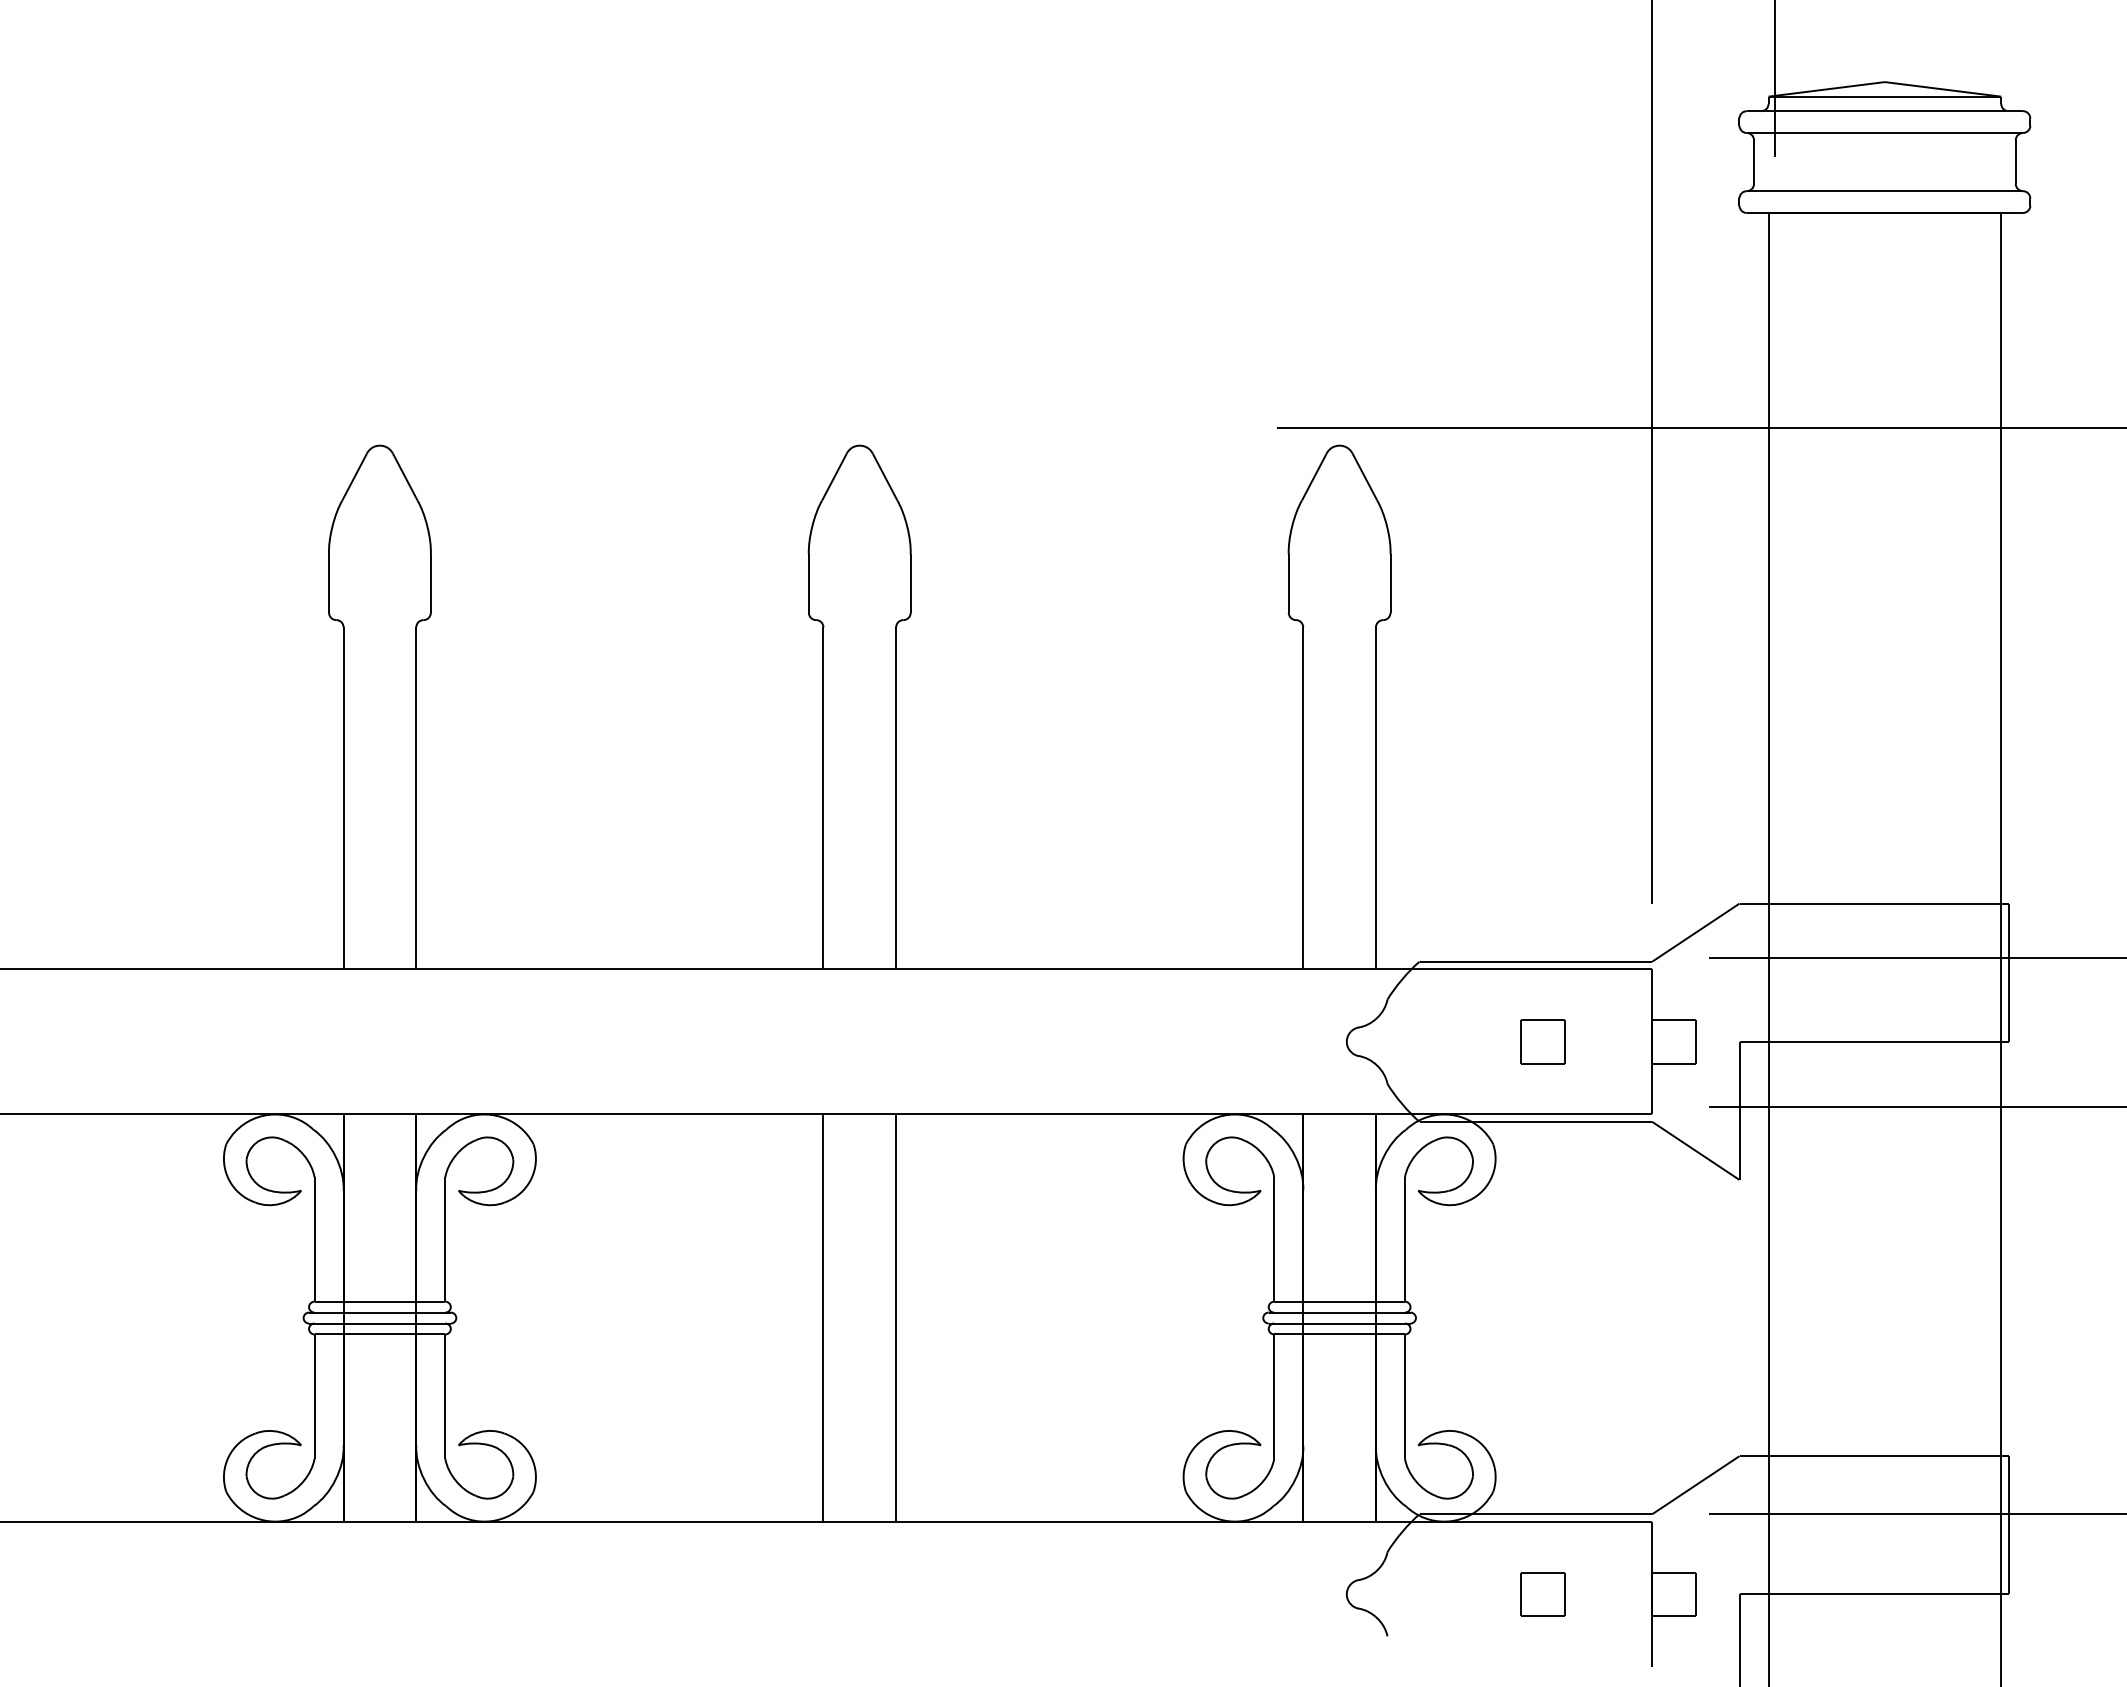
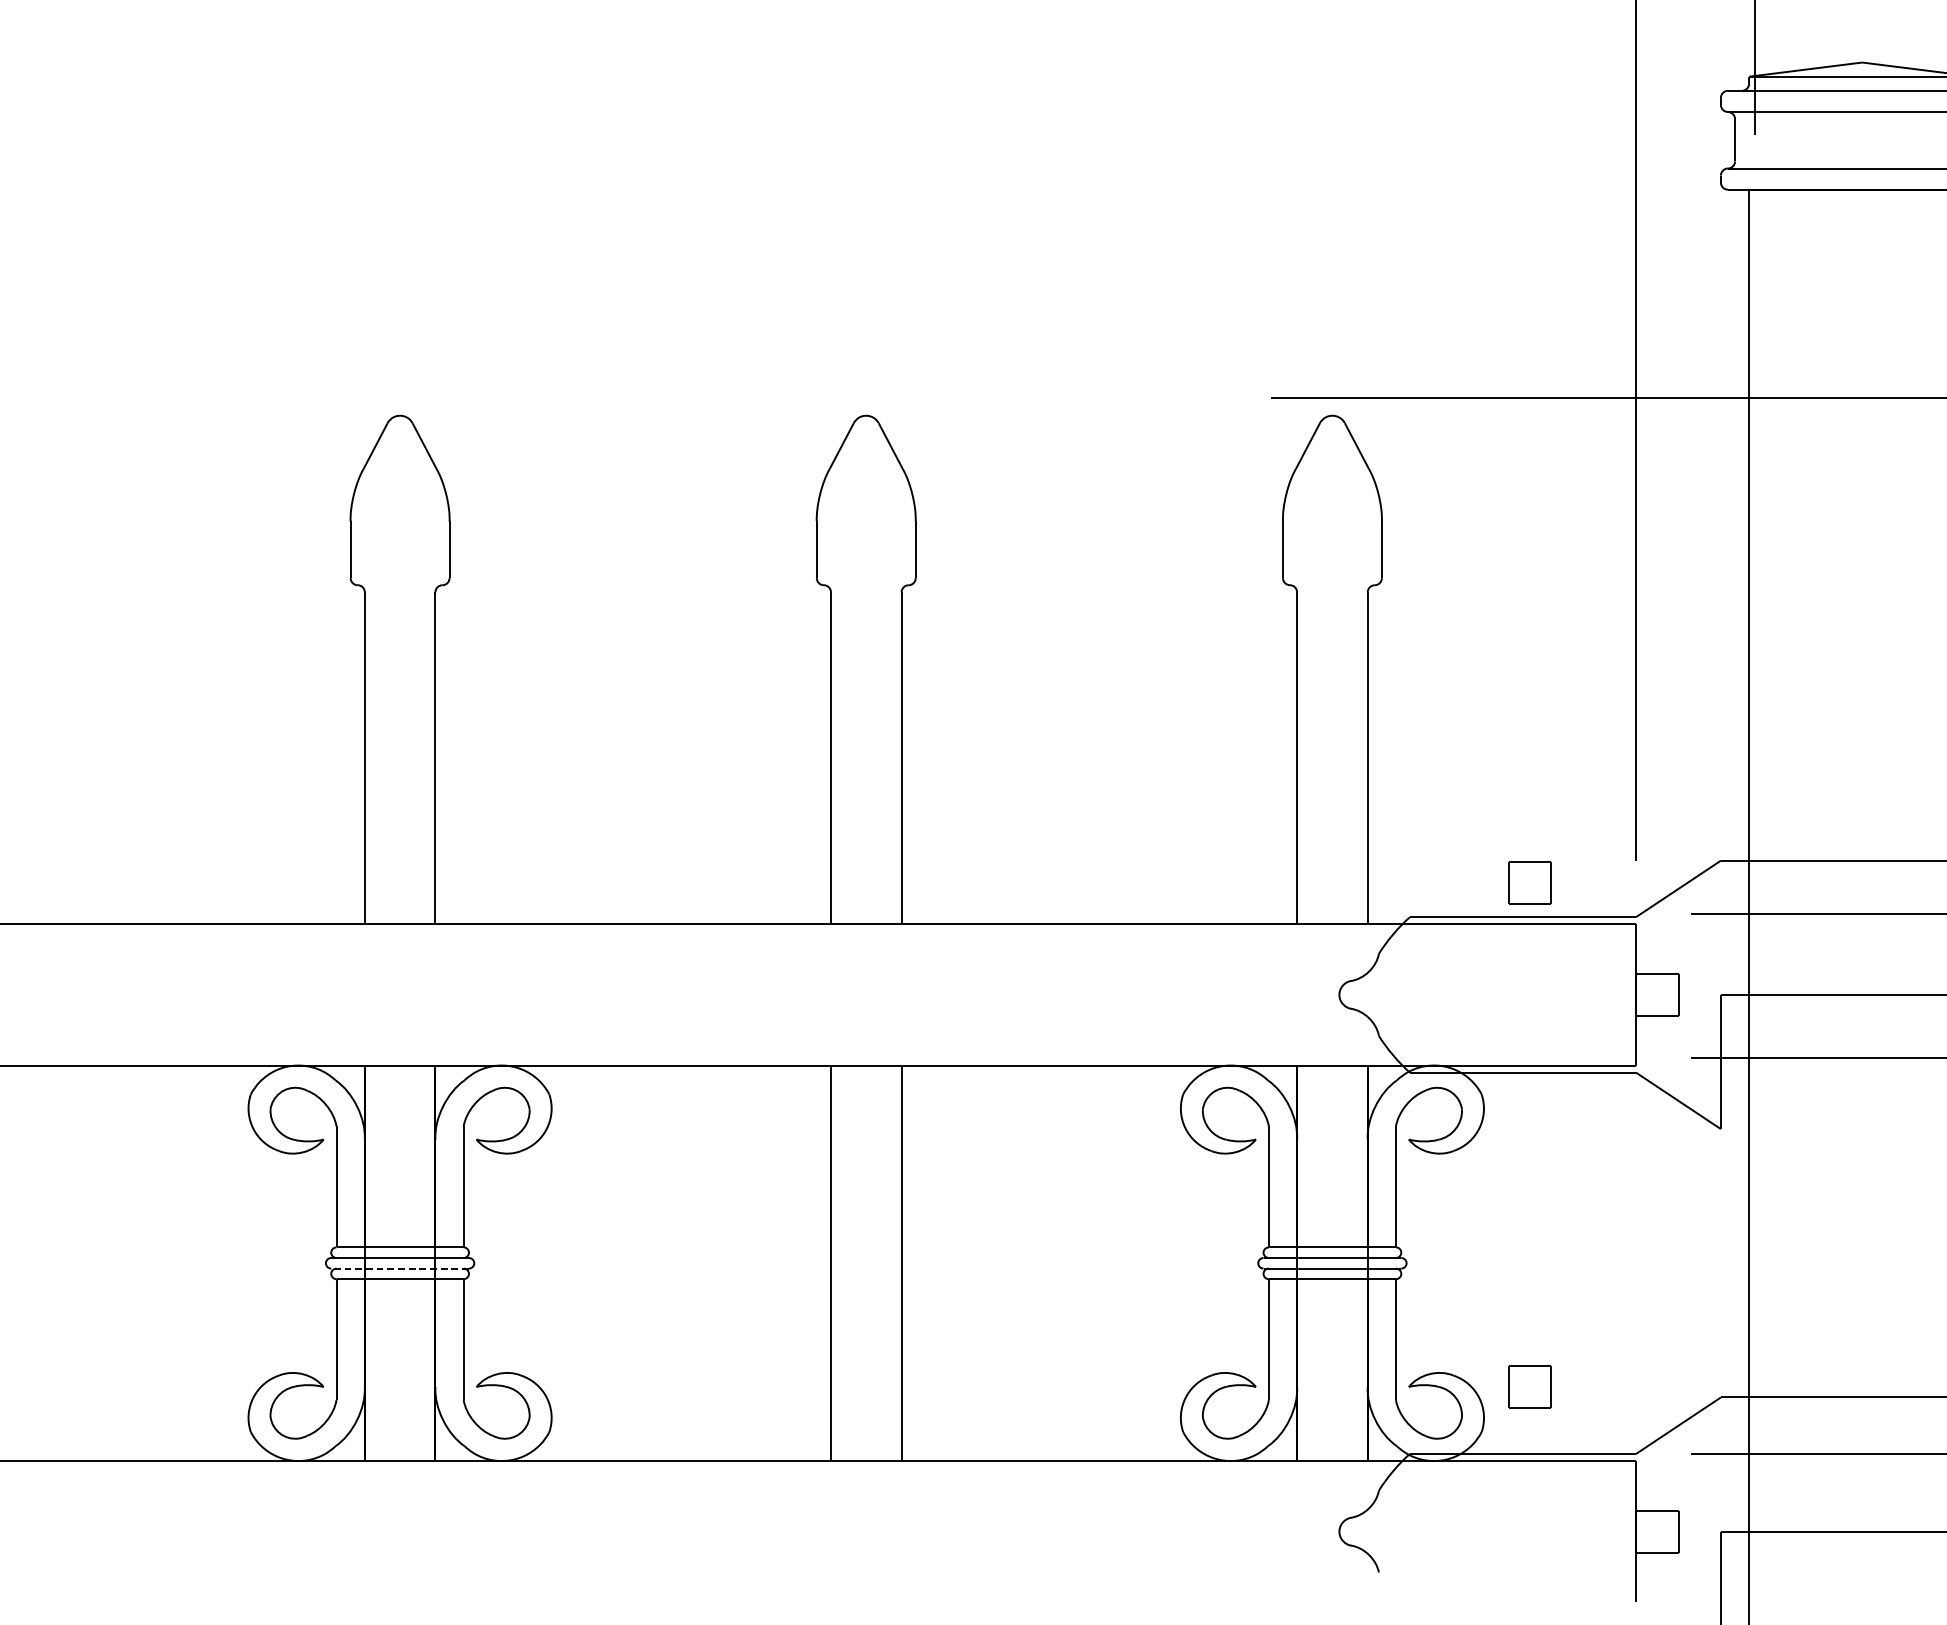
part: (1542, 1041) -> (1529, 882), moved
line: (379, 1323) -> (399, 1268), solid -> dashed
part: (1542, 1594) -> (1529, 1387), moved

